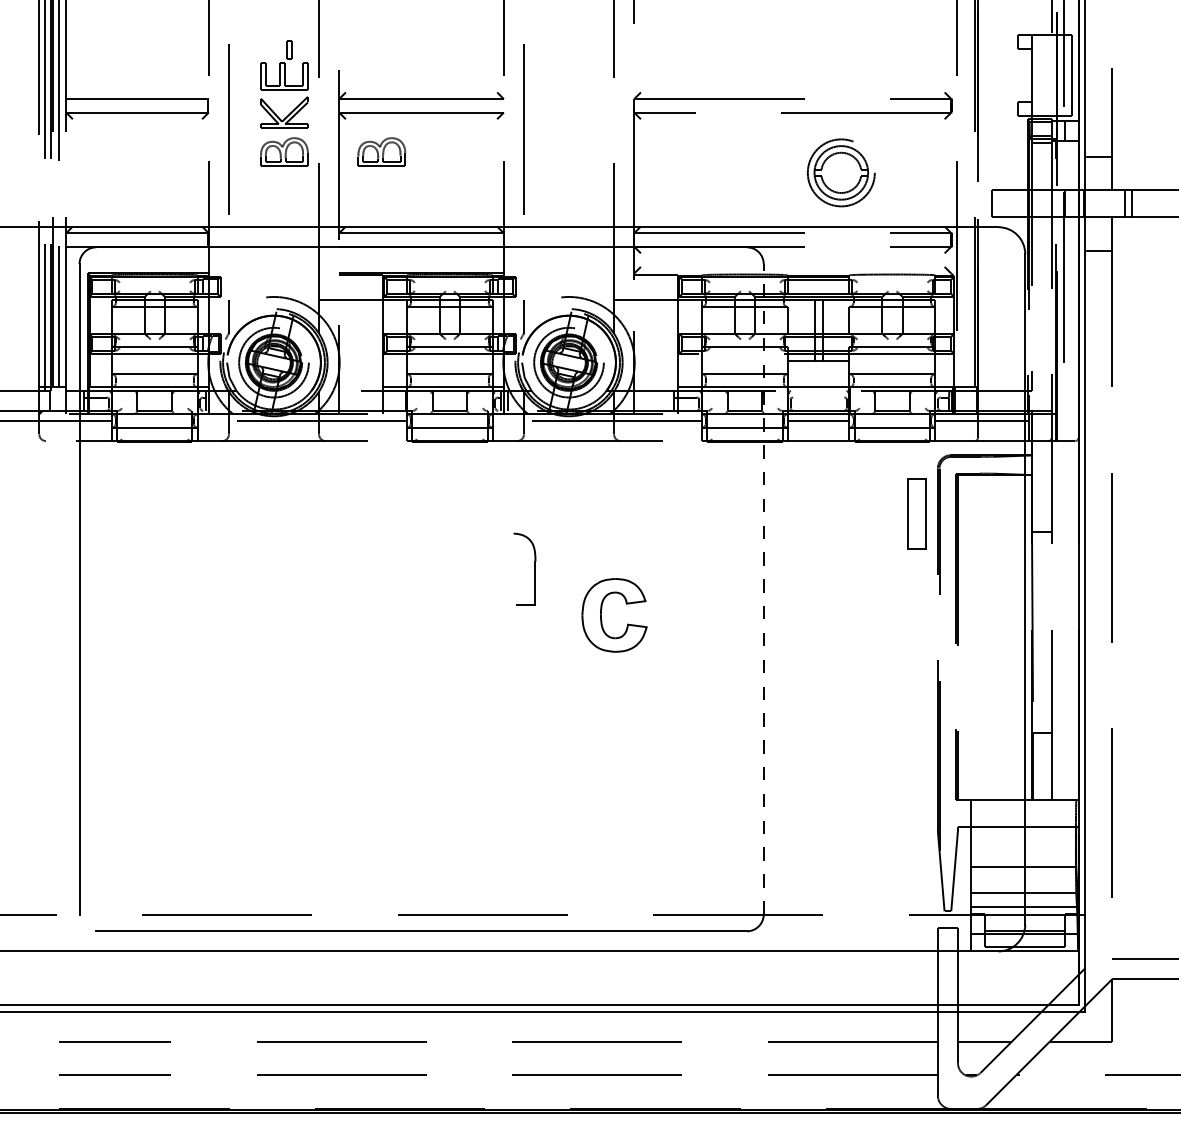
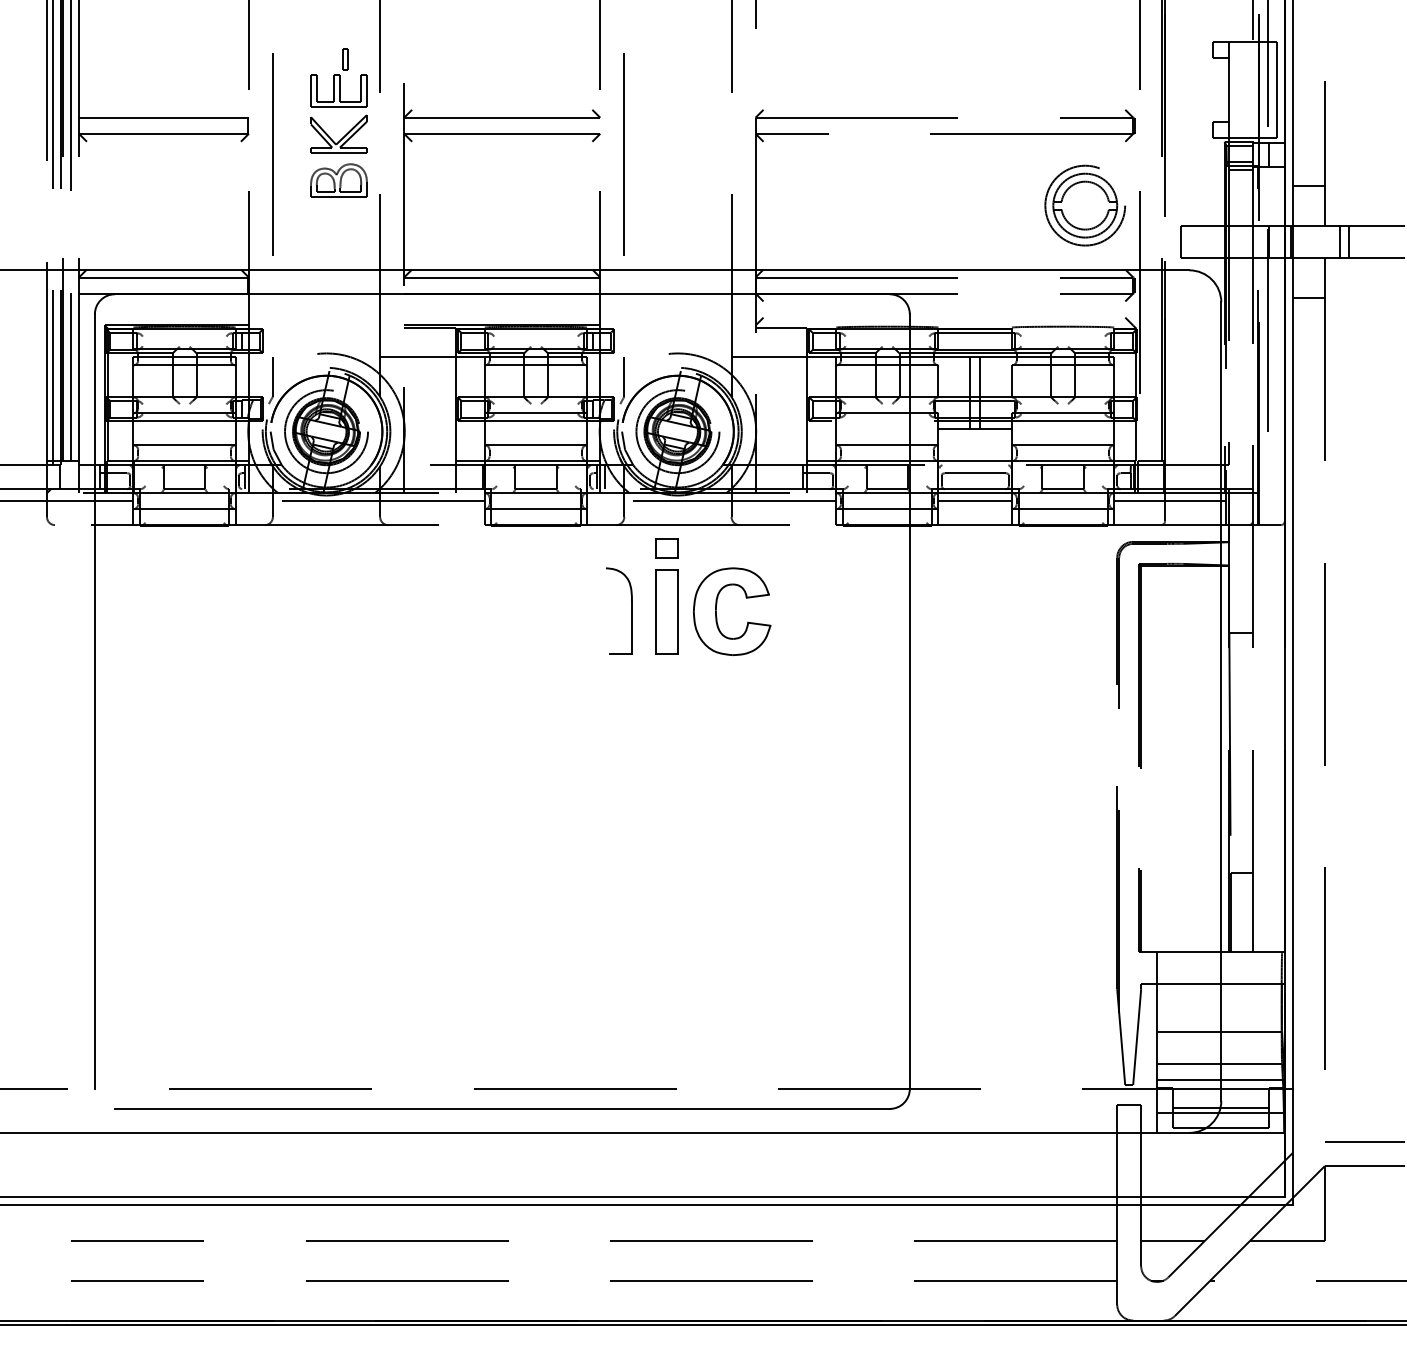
part: (381, 151) -> (454, 180), removed
part: (841, 172) -> (1085, 205), moved
line: (818, 397) -> (975, 473), added
part: (559, 460) -> (666, 548), added
part: (917, 513) -> (666, 611), moved
part: (535, 569) -> (631, 610), moved
line: (763, 589) -> (909, 701), dashed -> solid
part: (601, 615) -> (716, 611), moved

